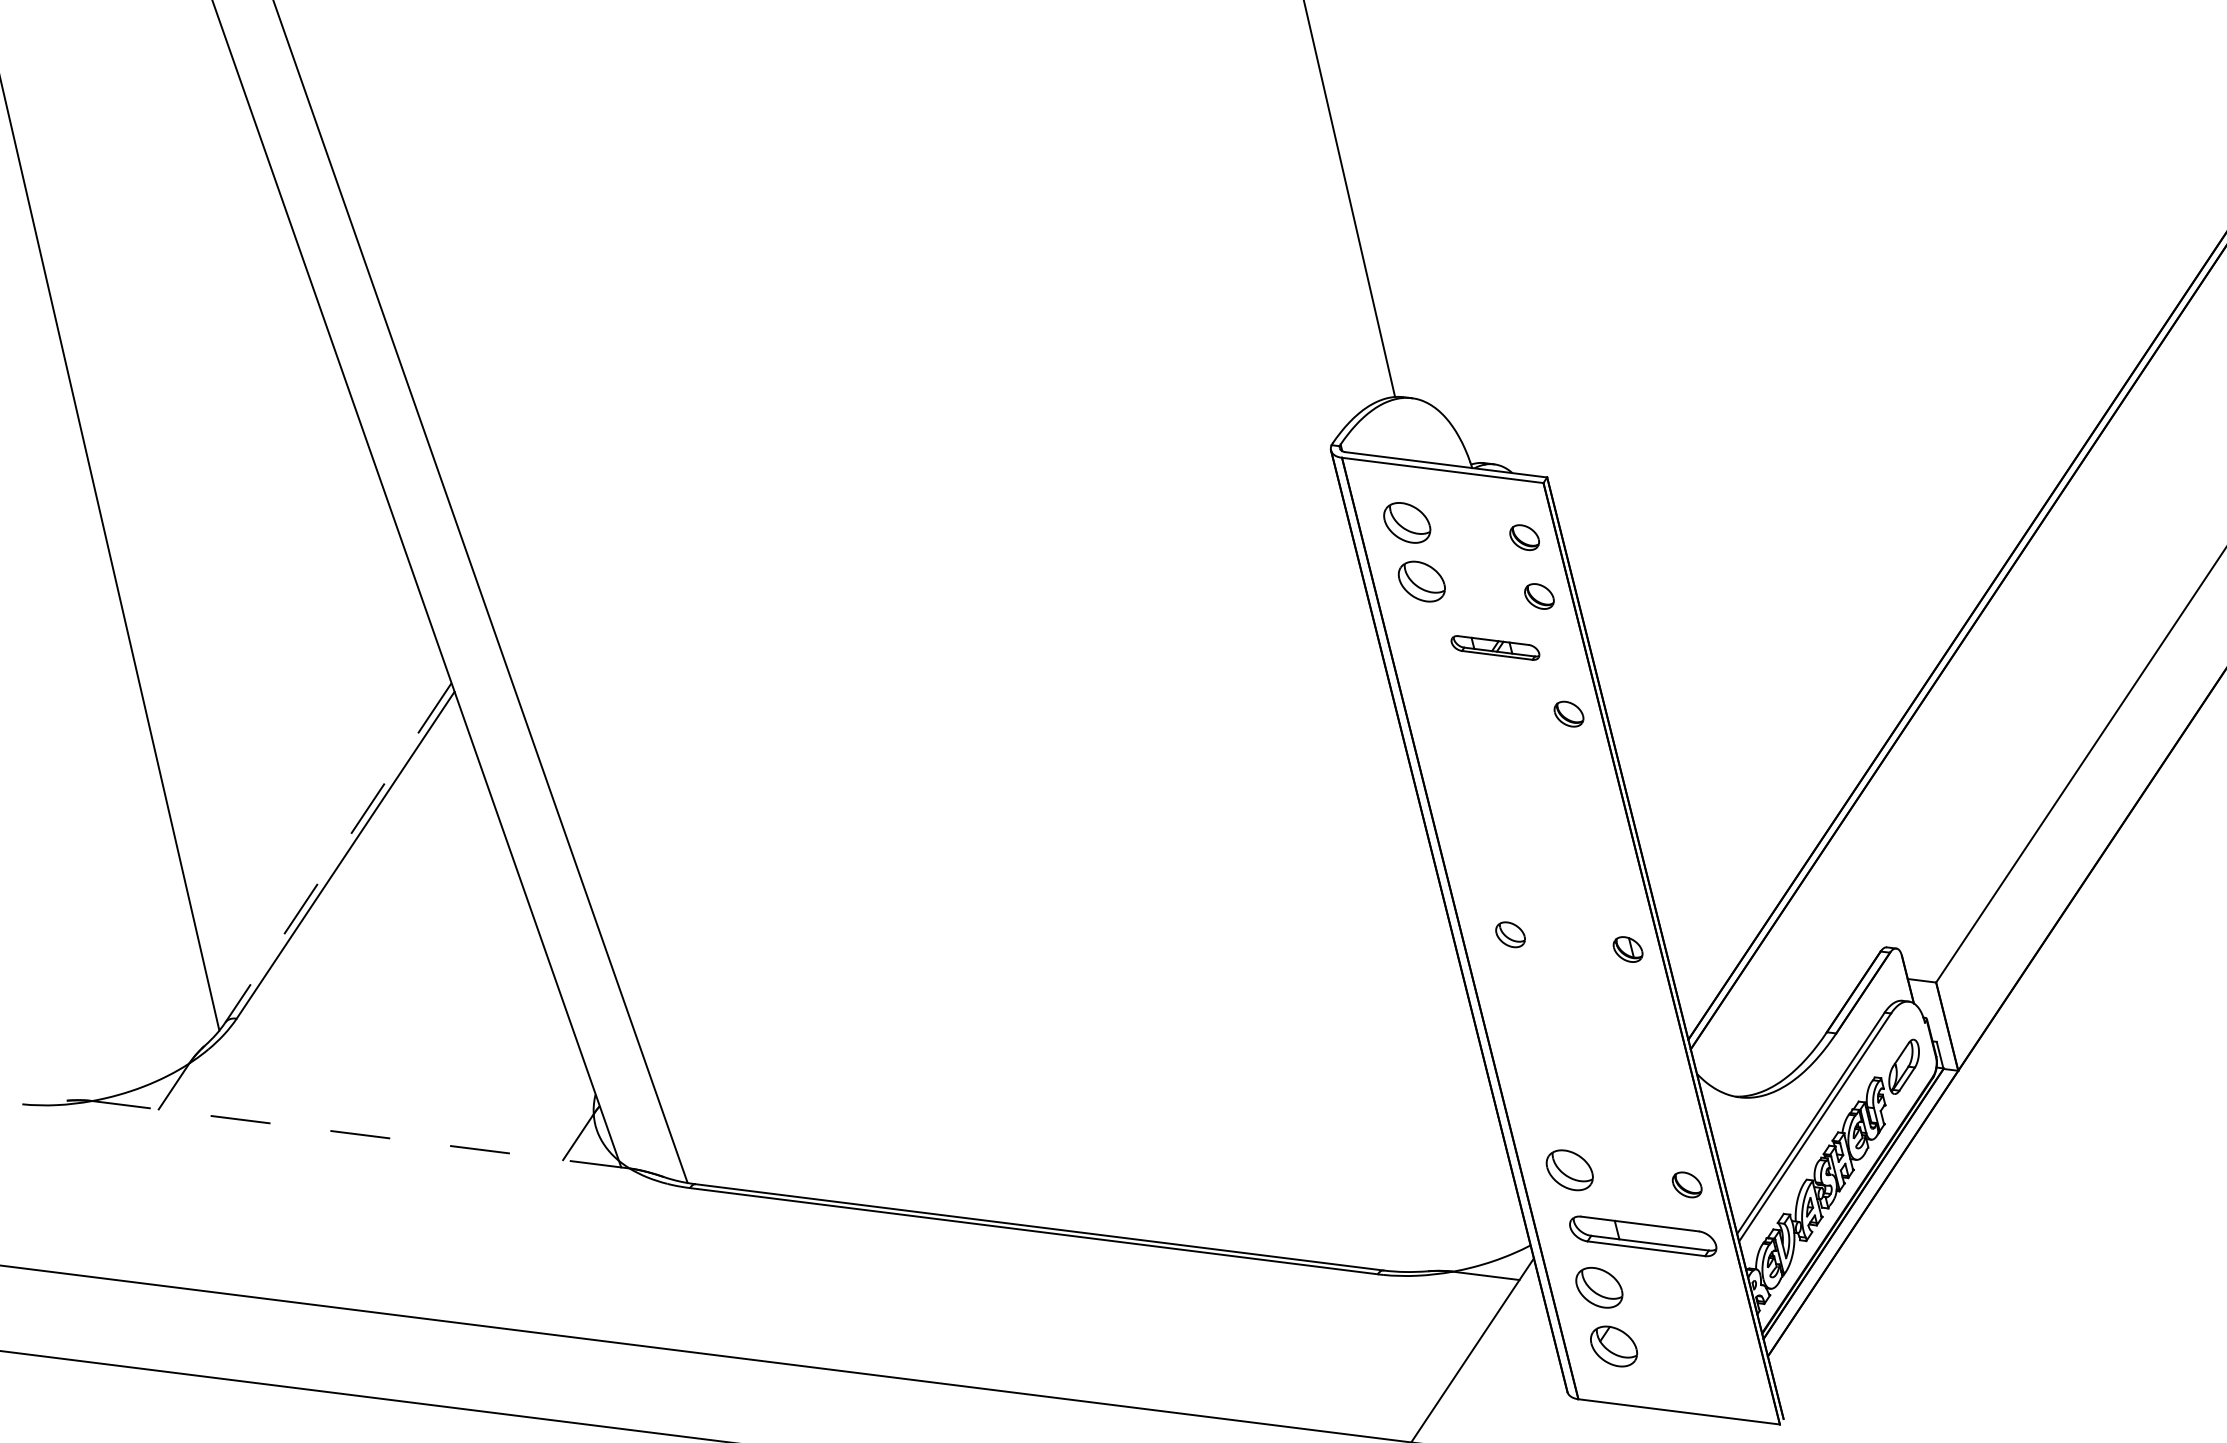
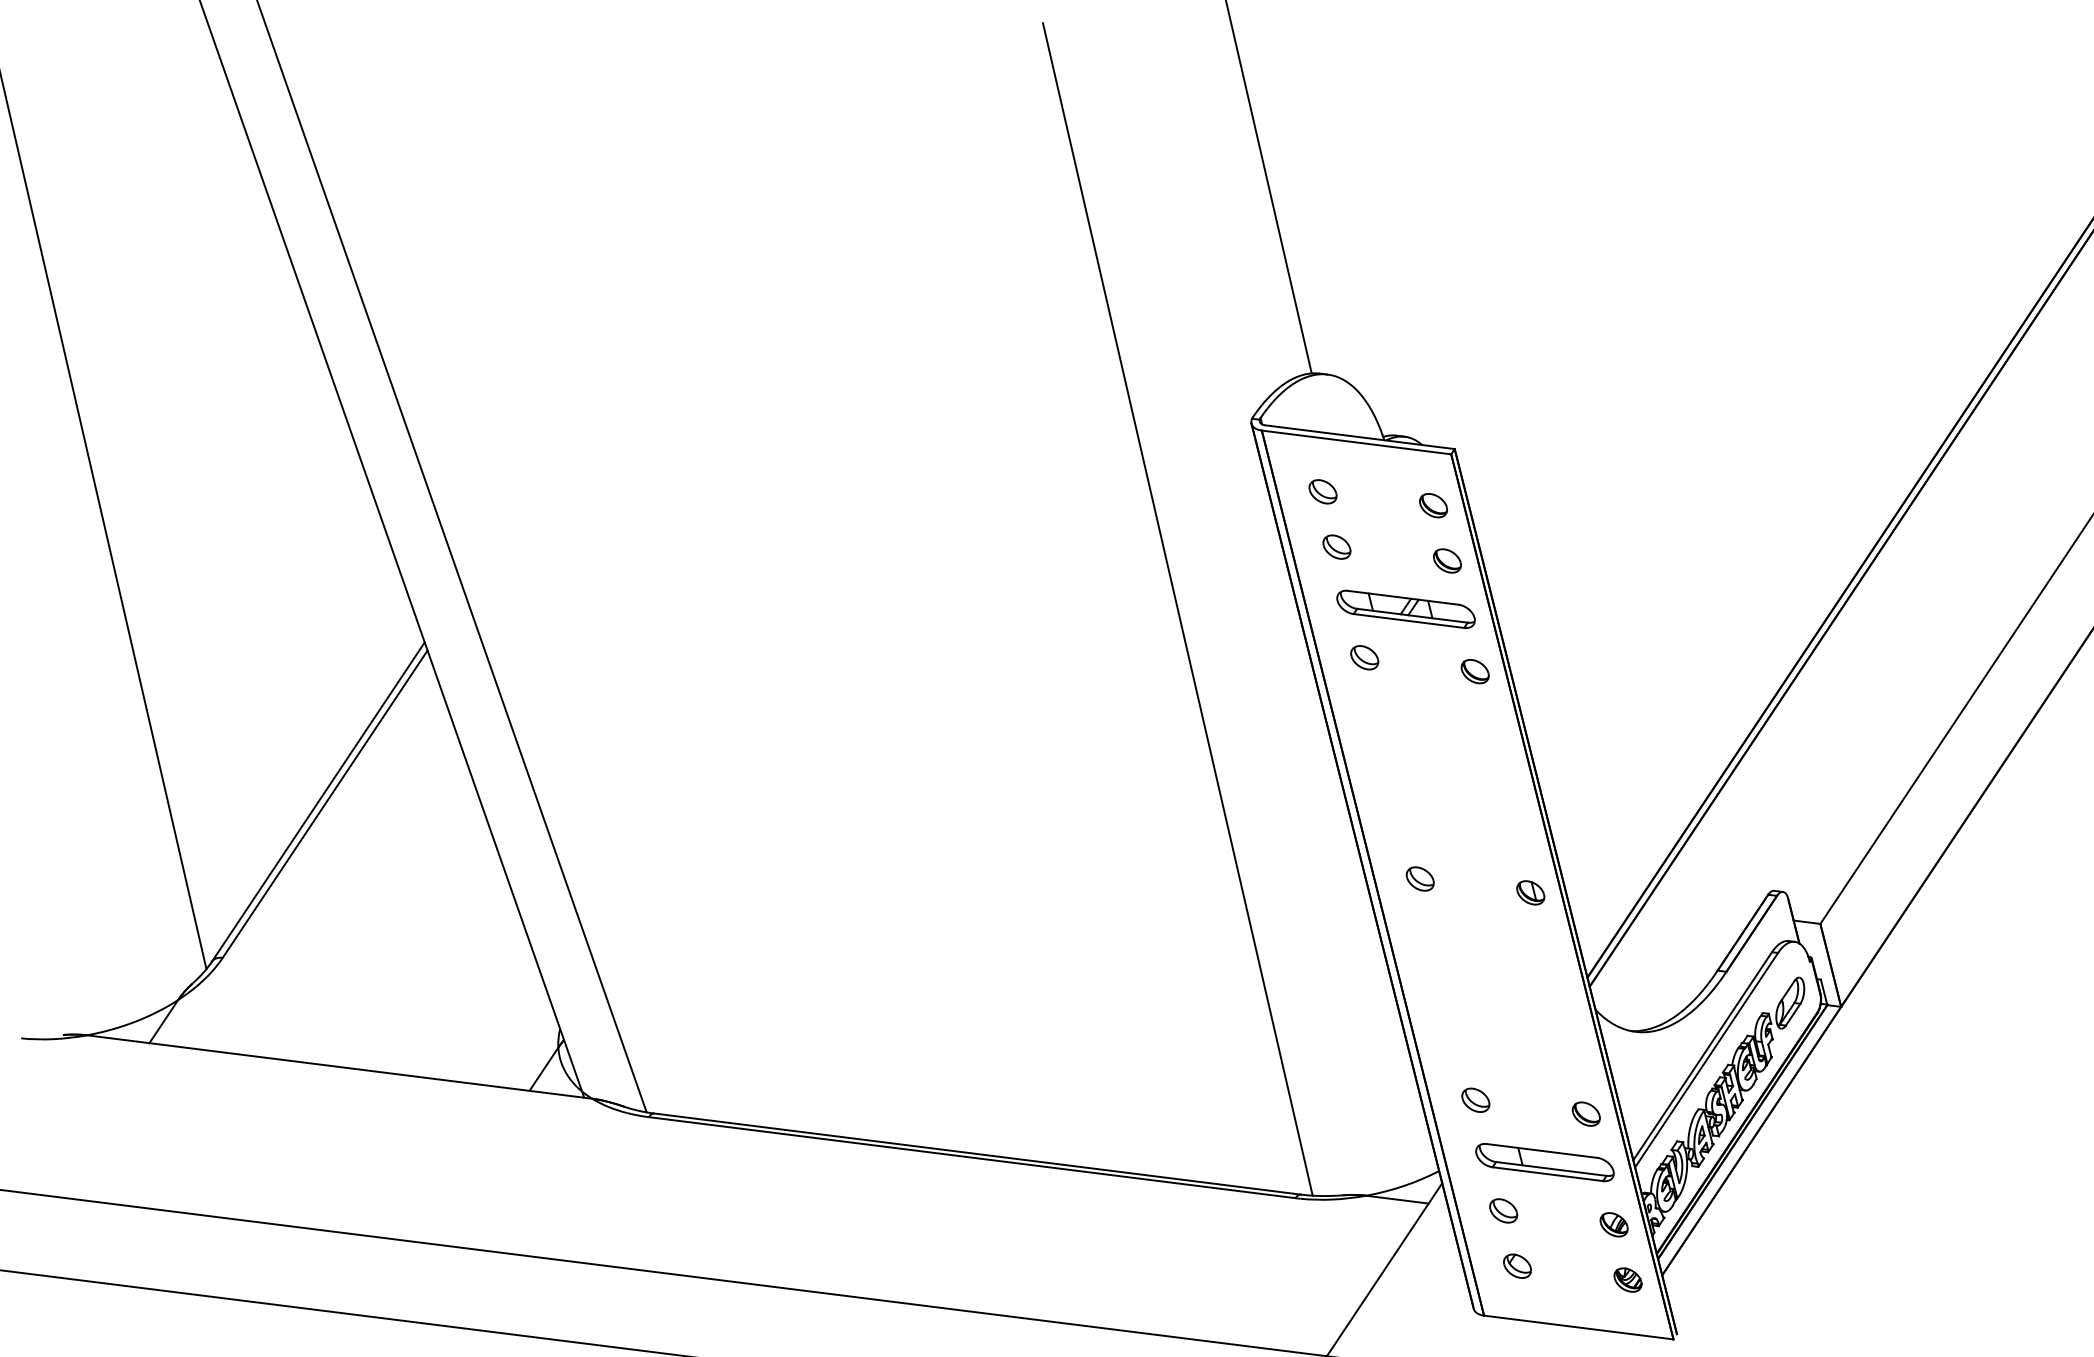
part: (1406, 522) -> (1322, 491), size x0.62
part: (1421, 581) -> (1336, 546), size x0.62
line: (1252, 647) -> (1177, 608), added
part: (1495, 647) -> (1406, 608), size x1.67
part: (1451, 699) -> (1364, 657), added
line: (338, 853) -> (318, 802), dashed -> solid
line: (360, 1134) -> (339, 1066), dashed -> solid
part: (1569, 1169) -> (1475, 1099), size x0.62
part: (1598, 1287) -> (1502, 1210), size x0.62
part: (1716, 1302) -> (1613, 1224), added
part: (1613, 1346) -> (1517, 1266), size x0.62
part: (1731, 1361) -> (1627, 1280), added

